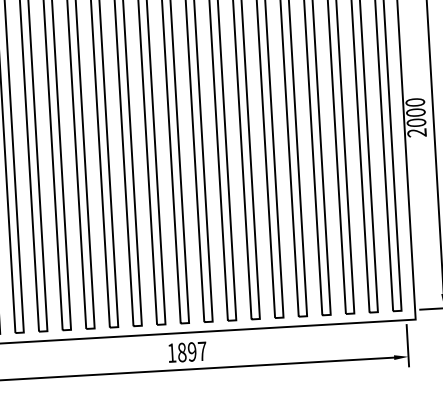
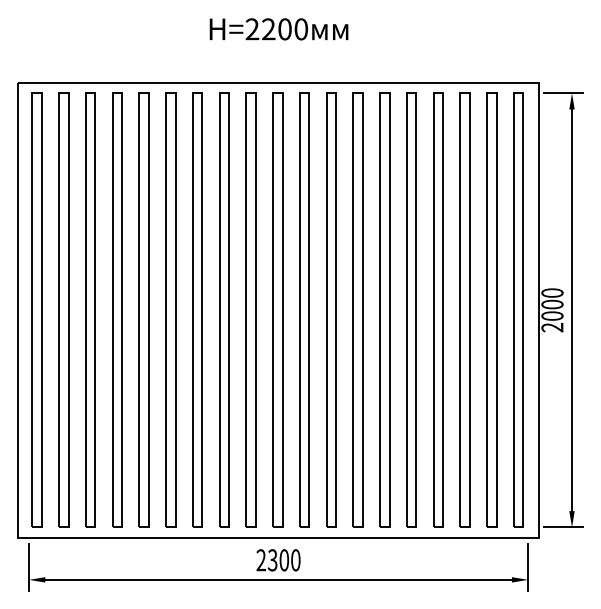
text: (187, 352) -> (278, 560), 1897 -> 2300

